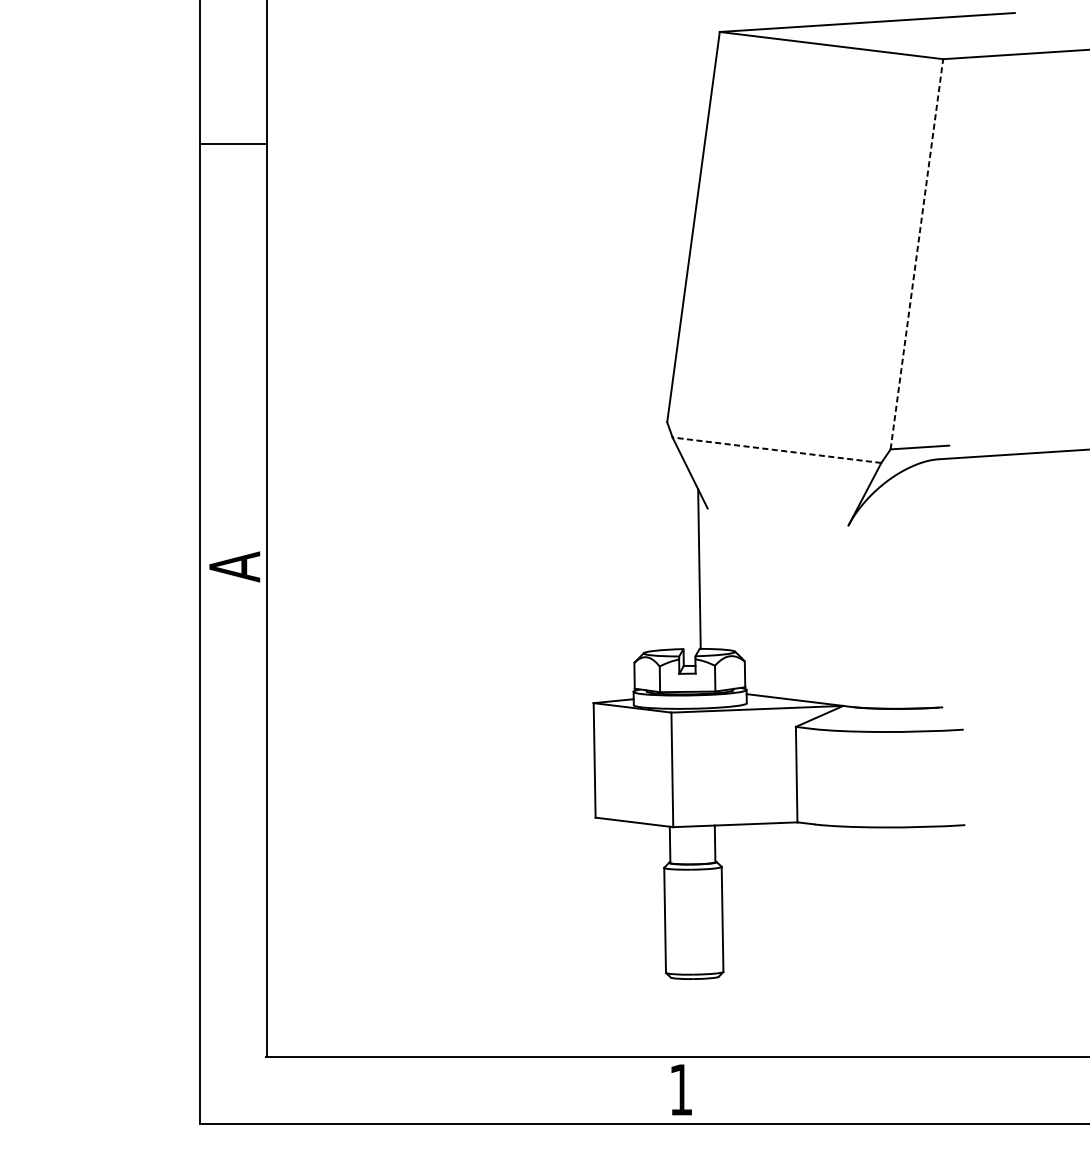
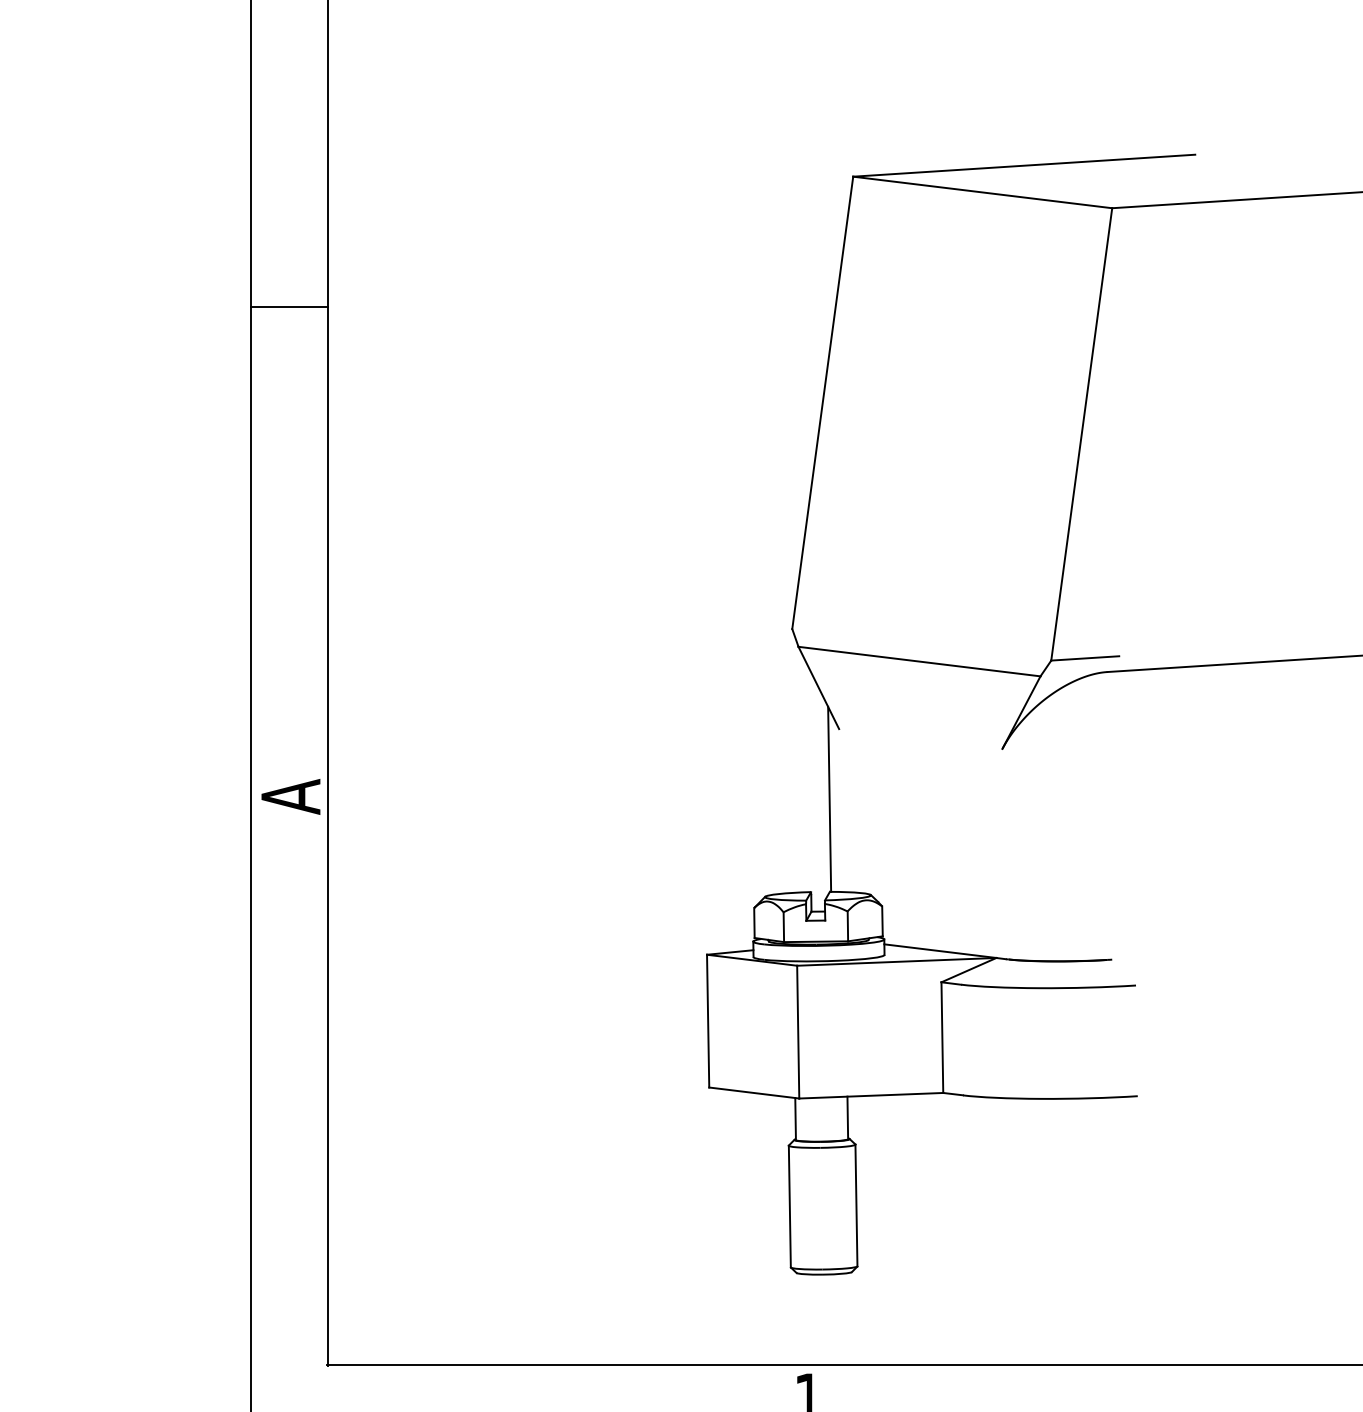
line: (916, 253) -> (1081, 433), dashed -> solid
line: (776, 450) -> (919, 661), dashed -> solid

